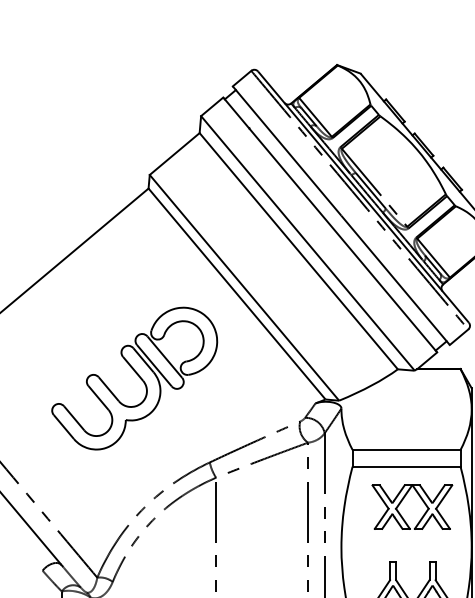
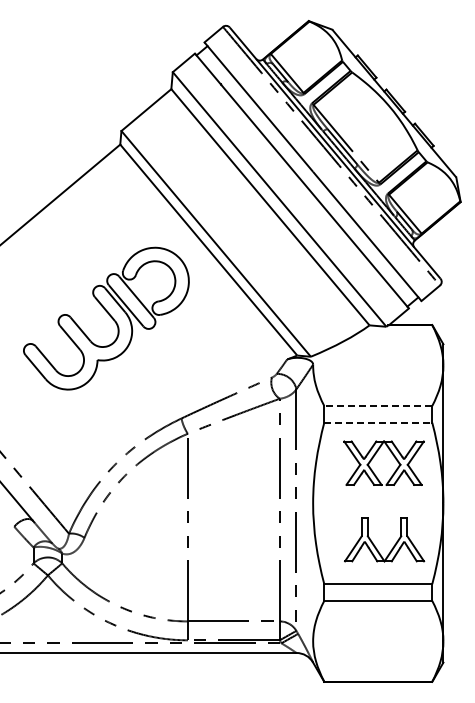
part: (134, 378) -> (106, 318), moved
line: (406, 449) -> (378, 405), solid -> dashed
line: (406, 466) -> (378, 422), solid -> dashed

